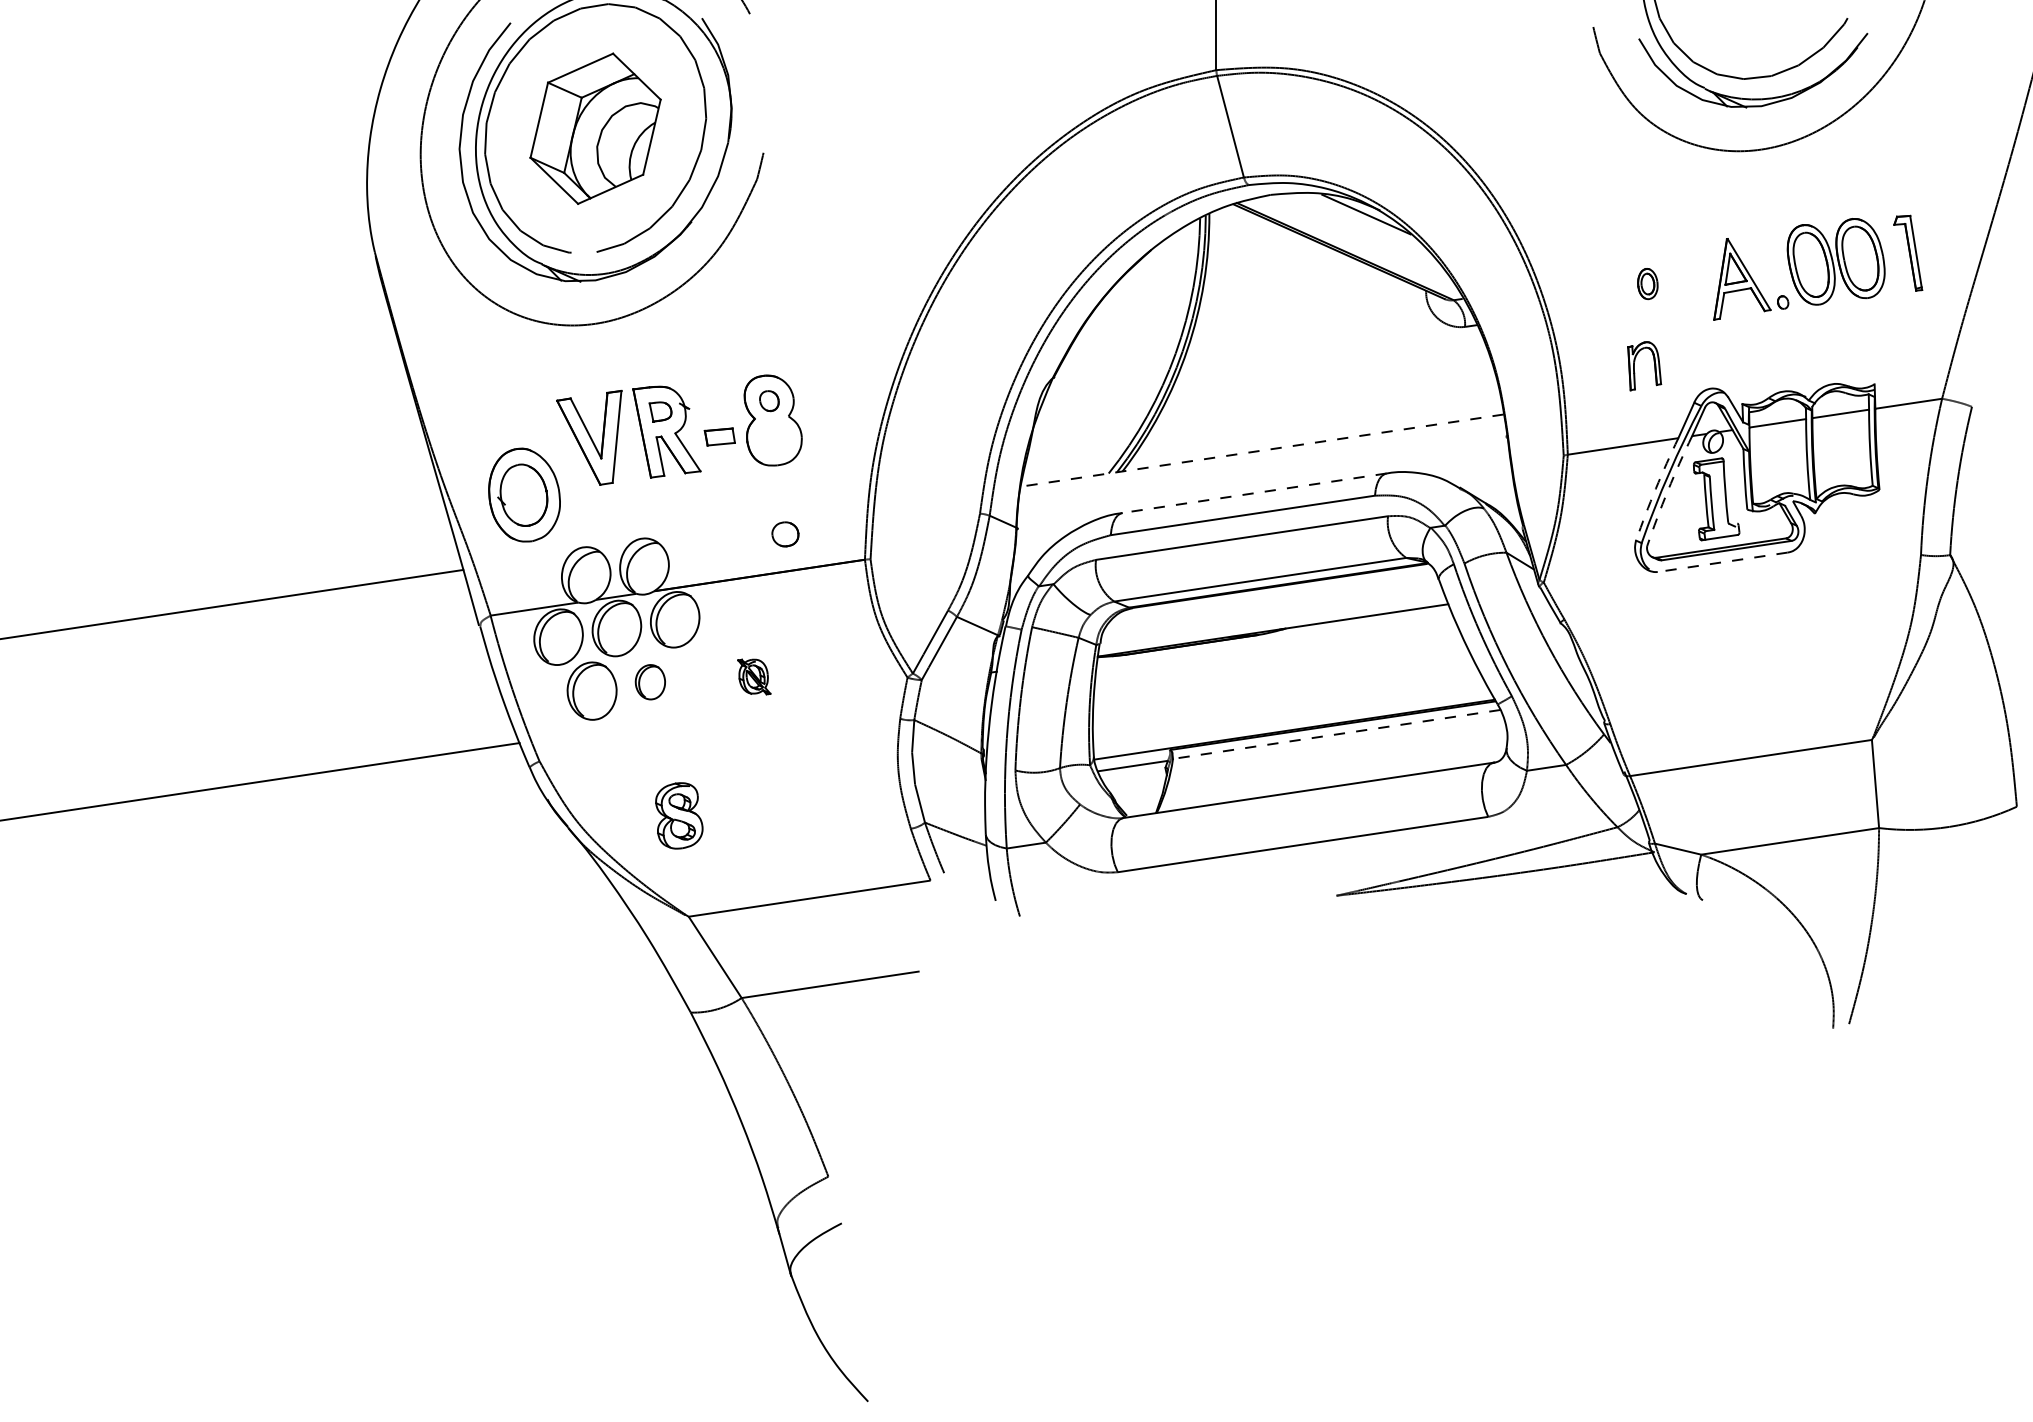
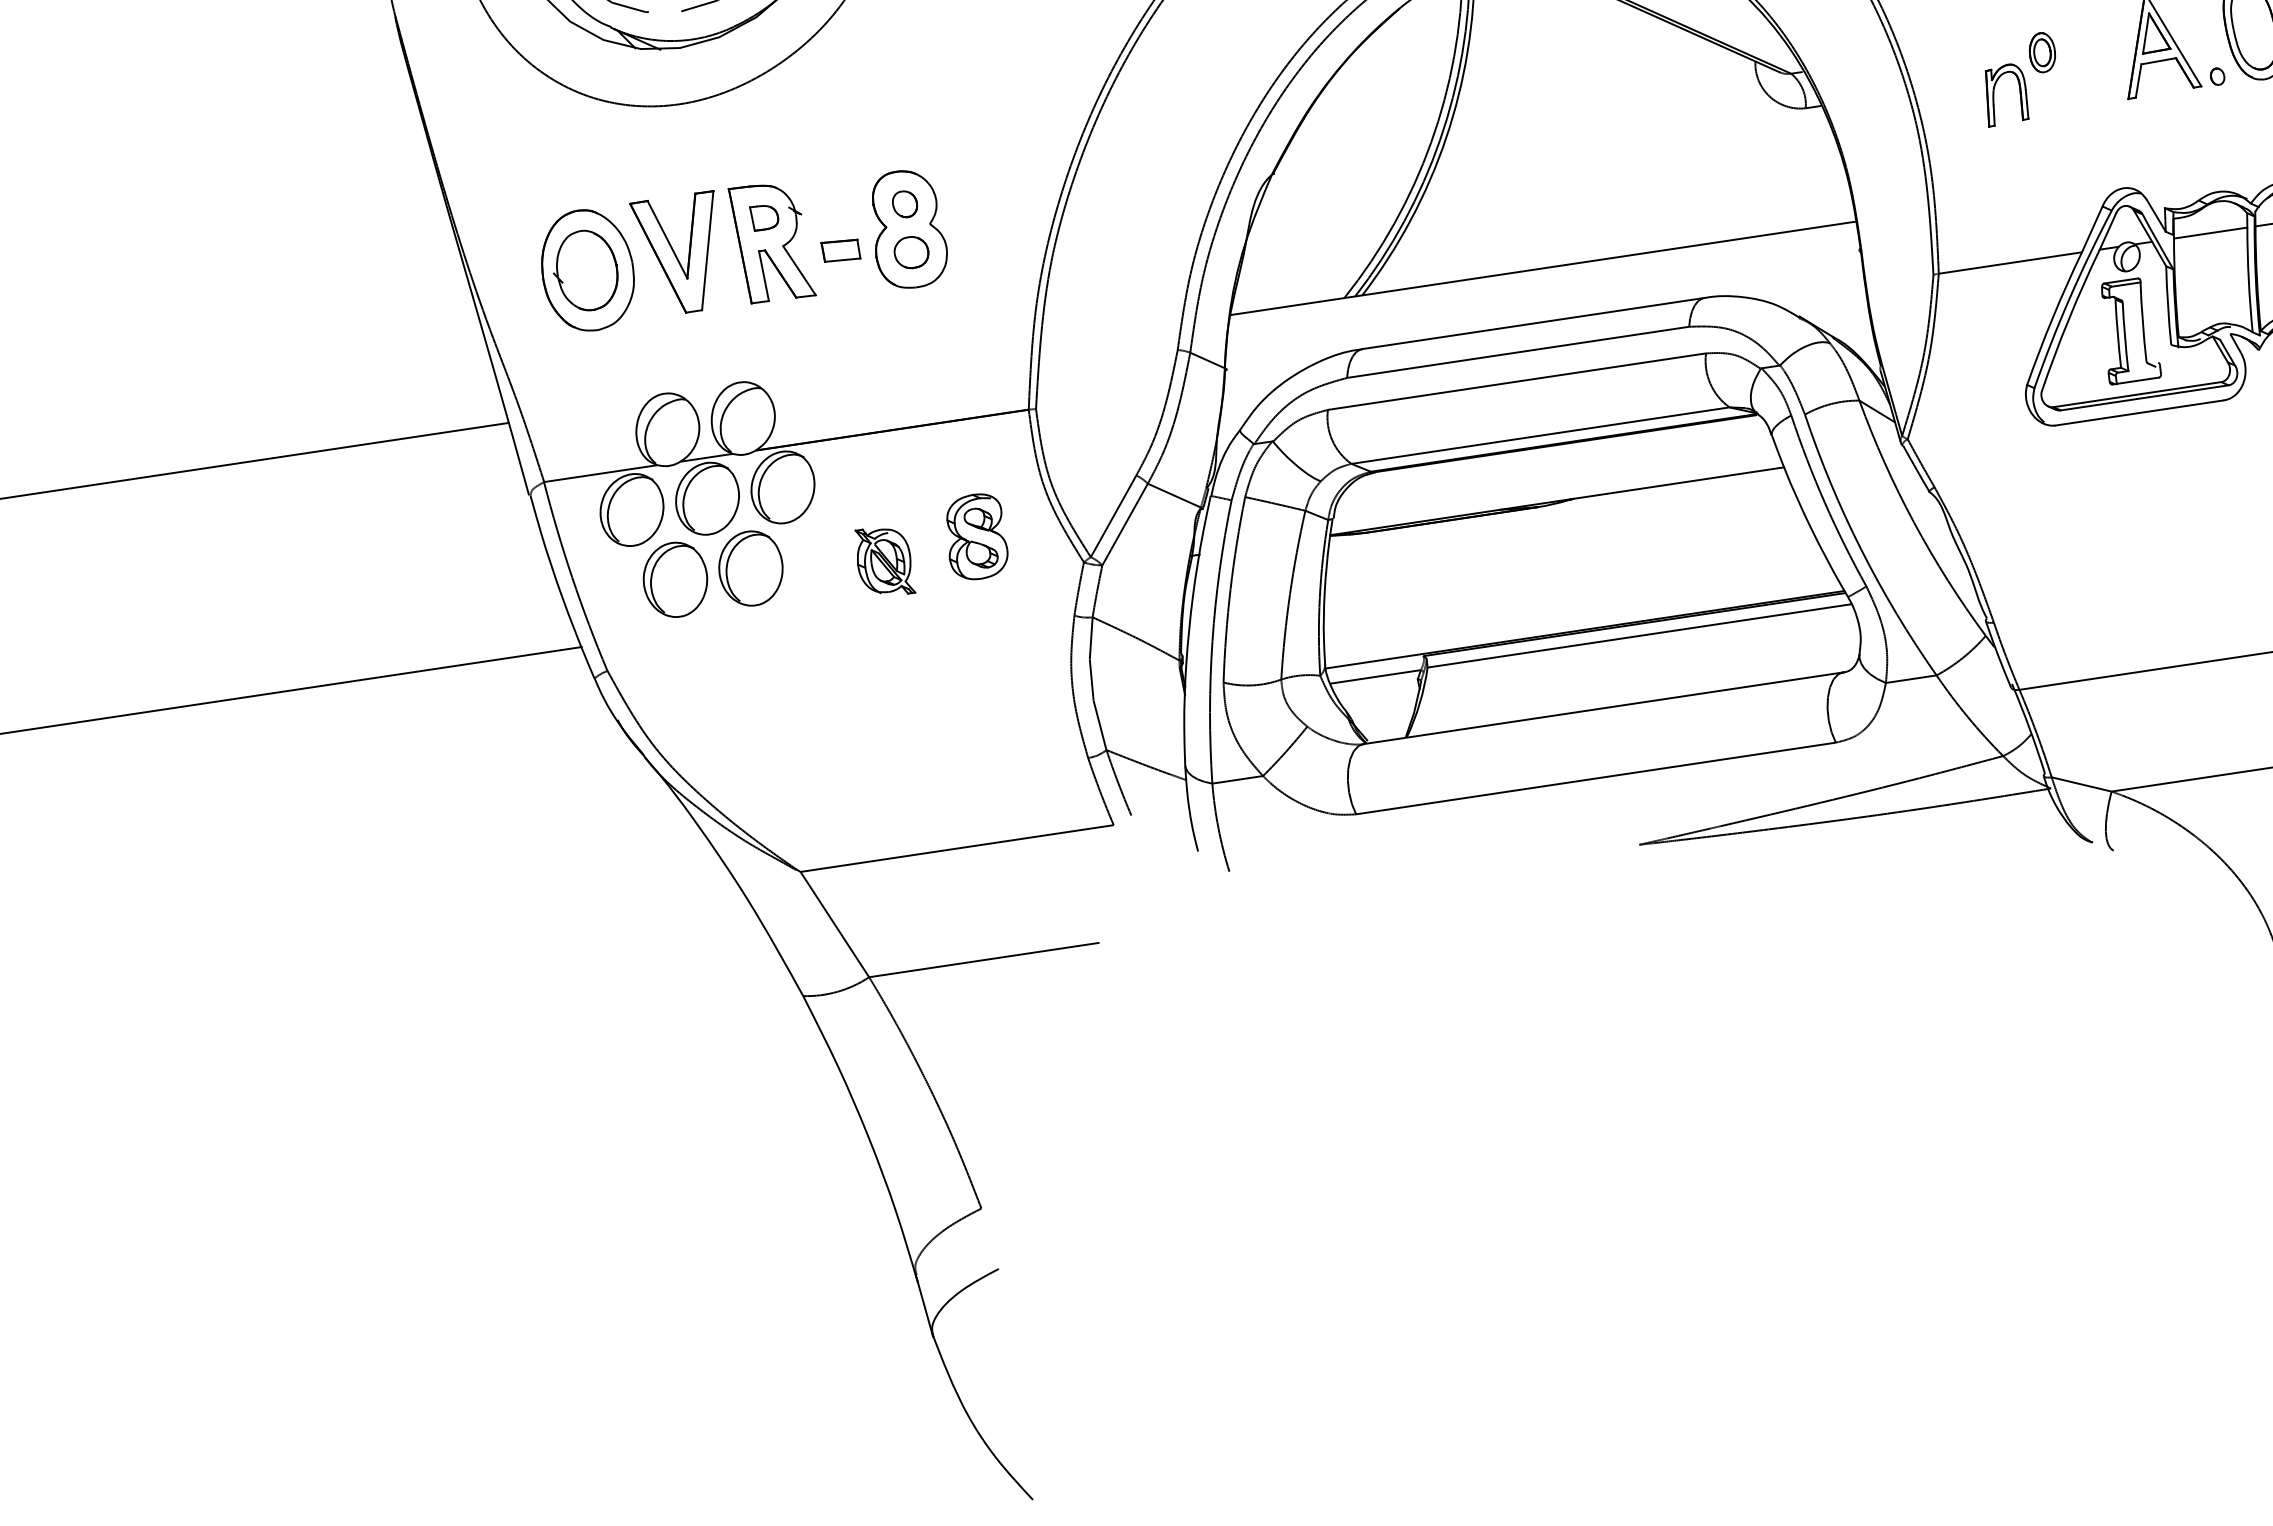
part: (1634, 366) -> (1994, 96), moved
line: (1261, 450) -> (1542, 268), dashed -> solid
arc: (1655, 488) -> (2052, 317), dashed -> solid
arc: (1668, 490) -> (2069, 320), dashed -> solid
line: (1254, 493) -> (1533, 323), dashed -> solid
part: (524, 494) -> (587, 269), moved
part: (785, 534) -> (911, 252), moved
line: (1722, 562) -> (2139, 413), dashed -> solid
part: (754, 676) -> (885, 560), size x1.43
part: (650, 681) -> (751, 567), size x1.67
line: (1336, 734) -> (1639, 635), dashed -> solid
part: (679, 815) -> (977, 536), moved

